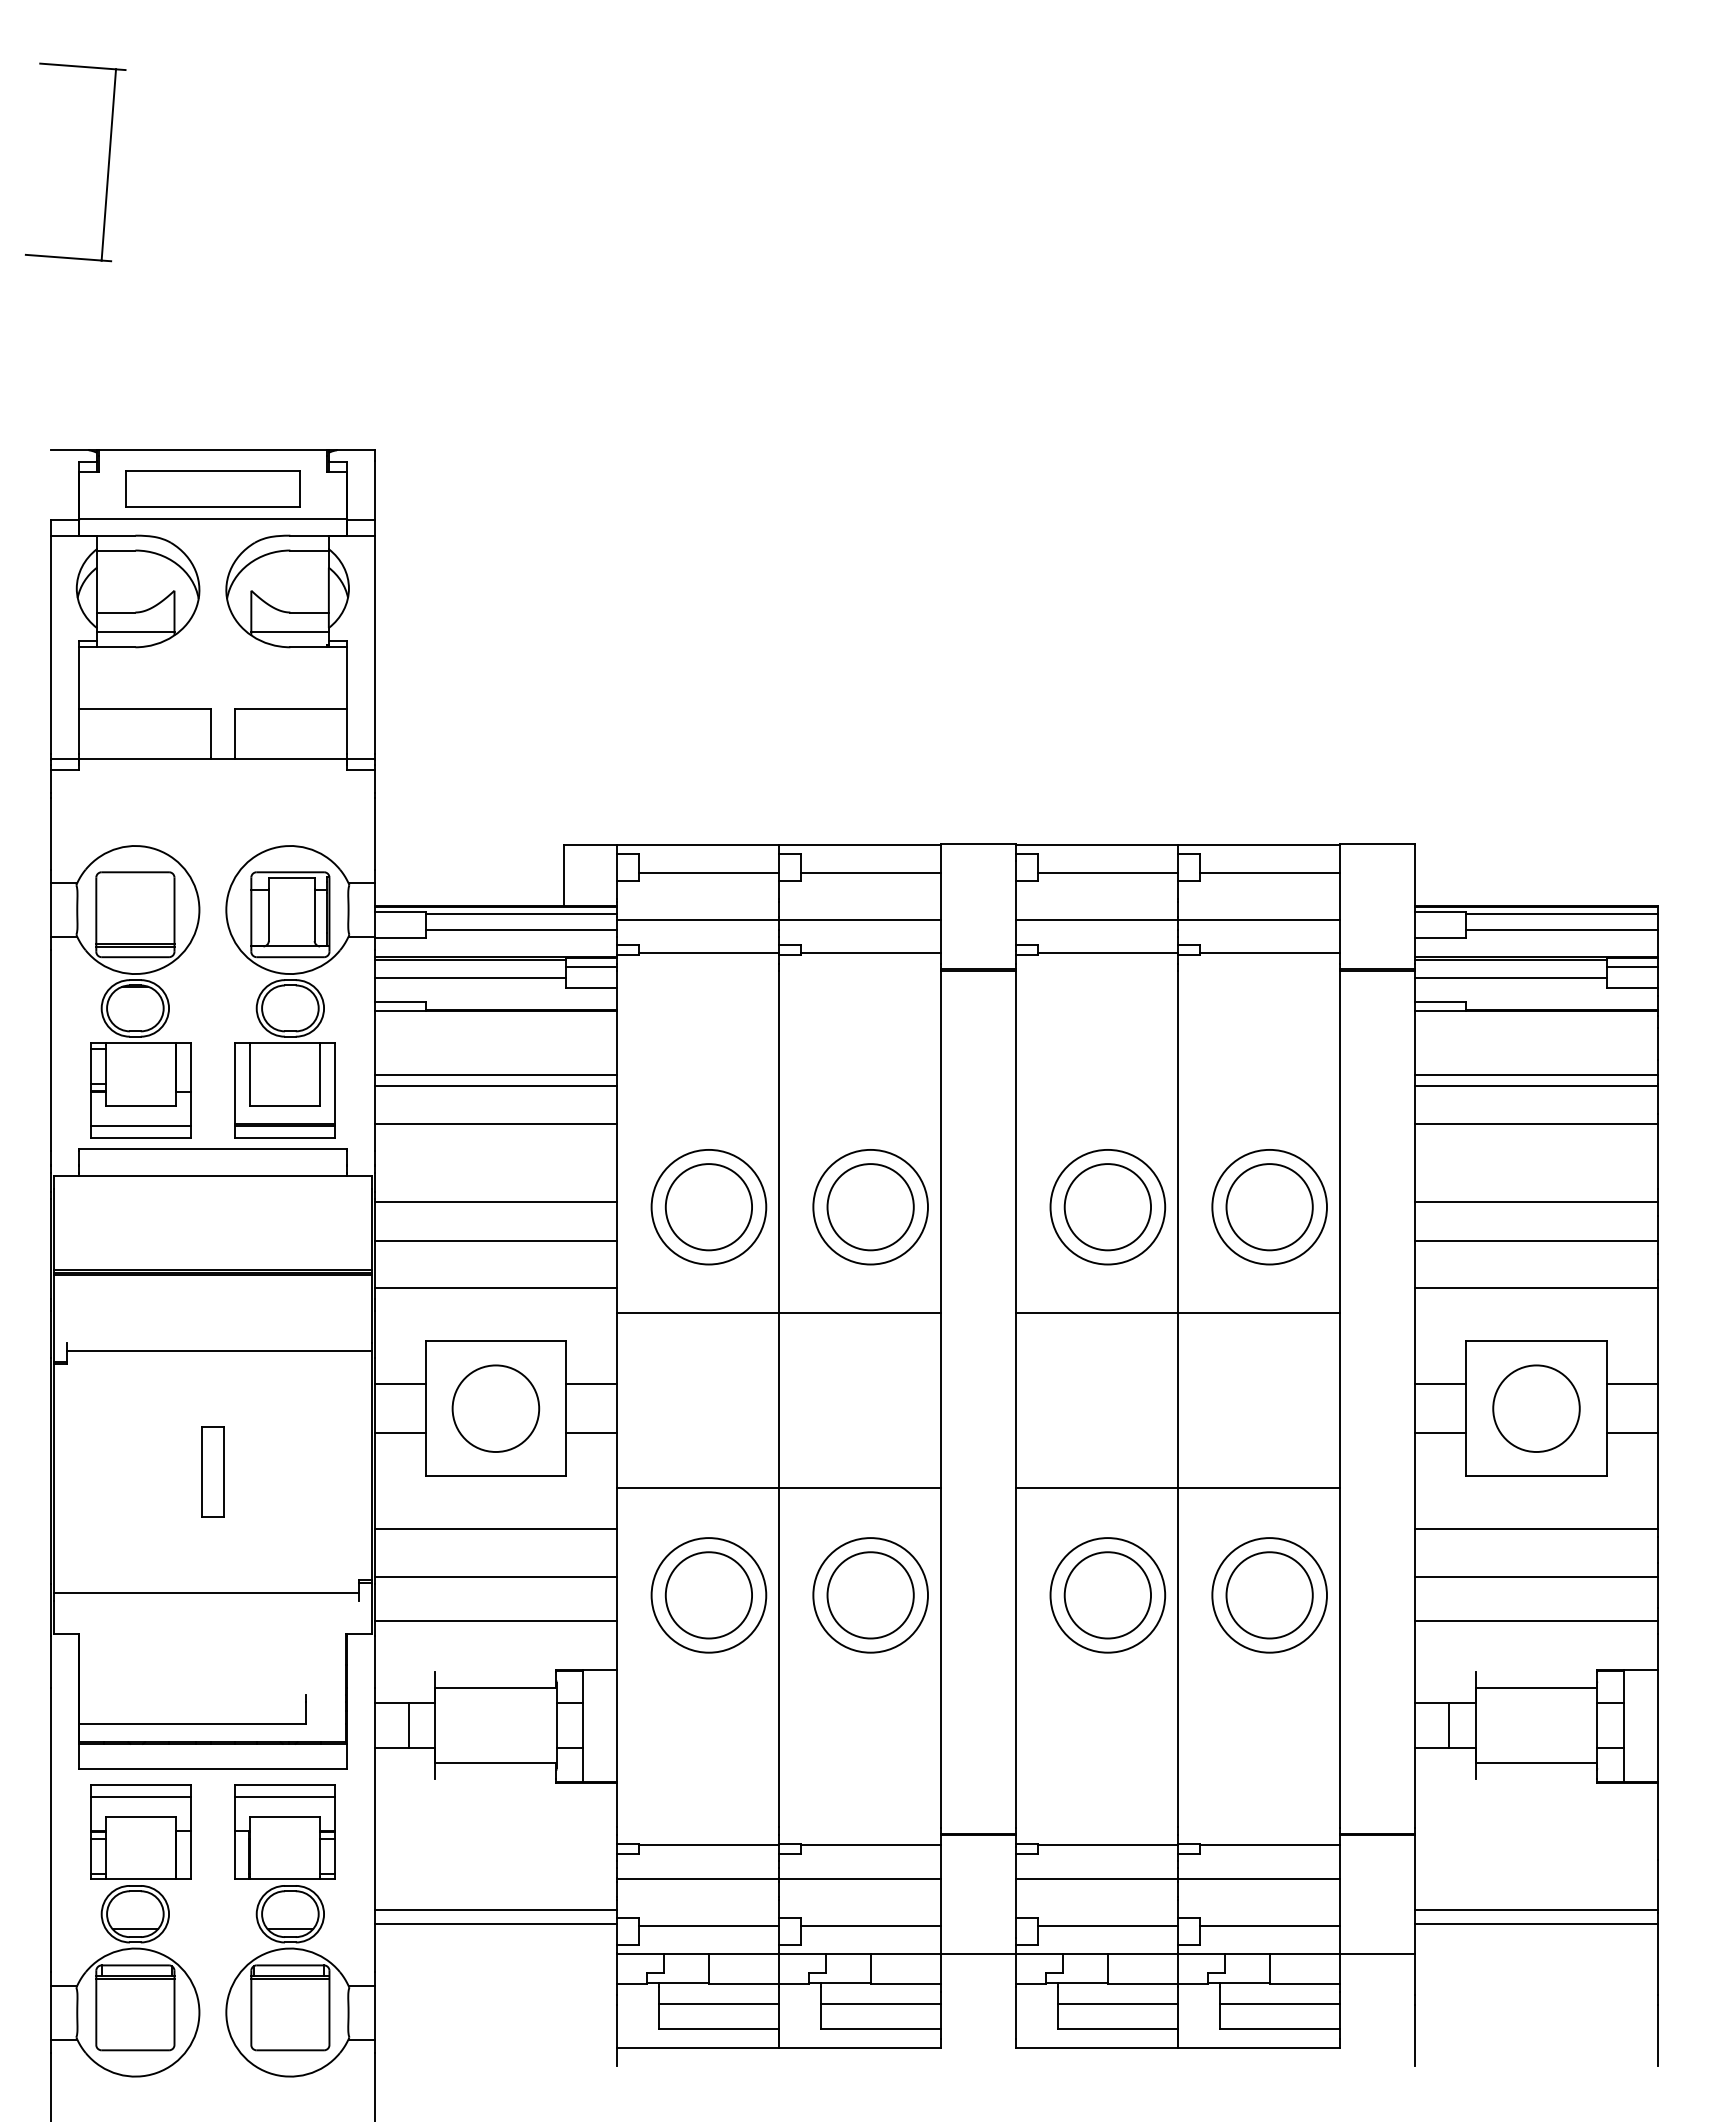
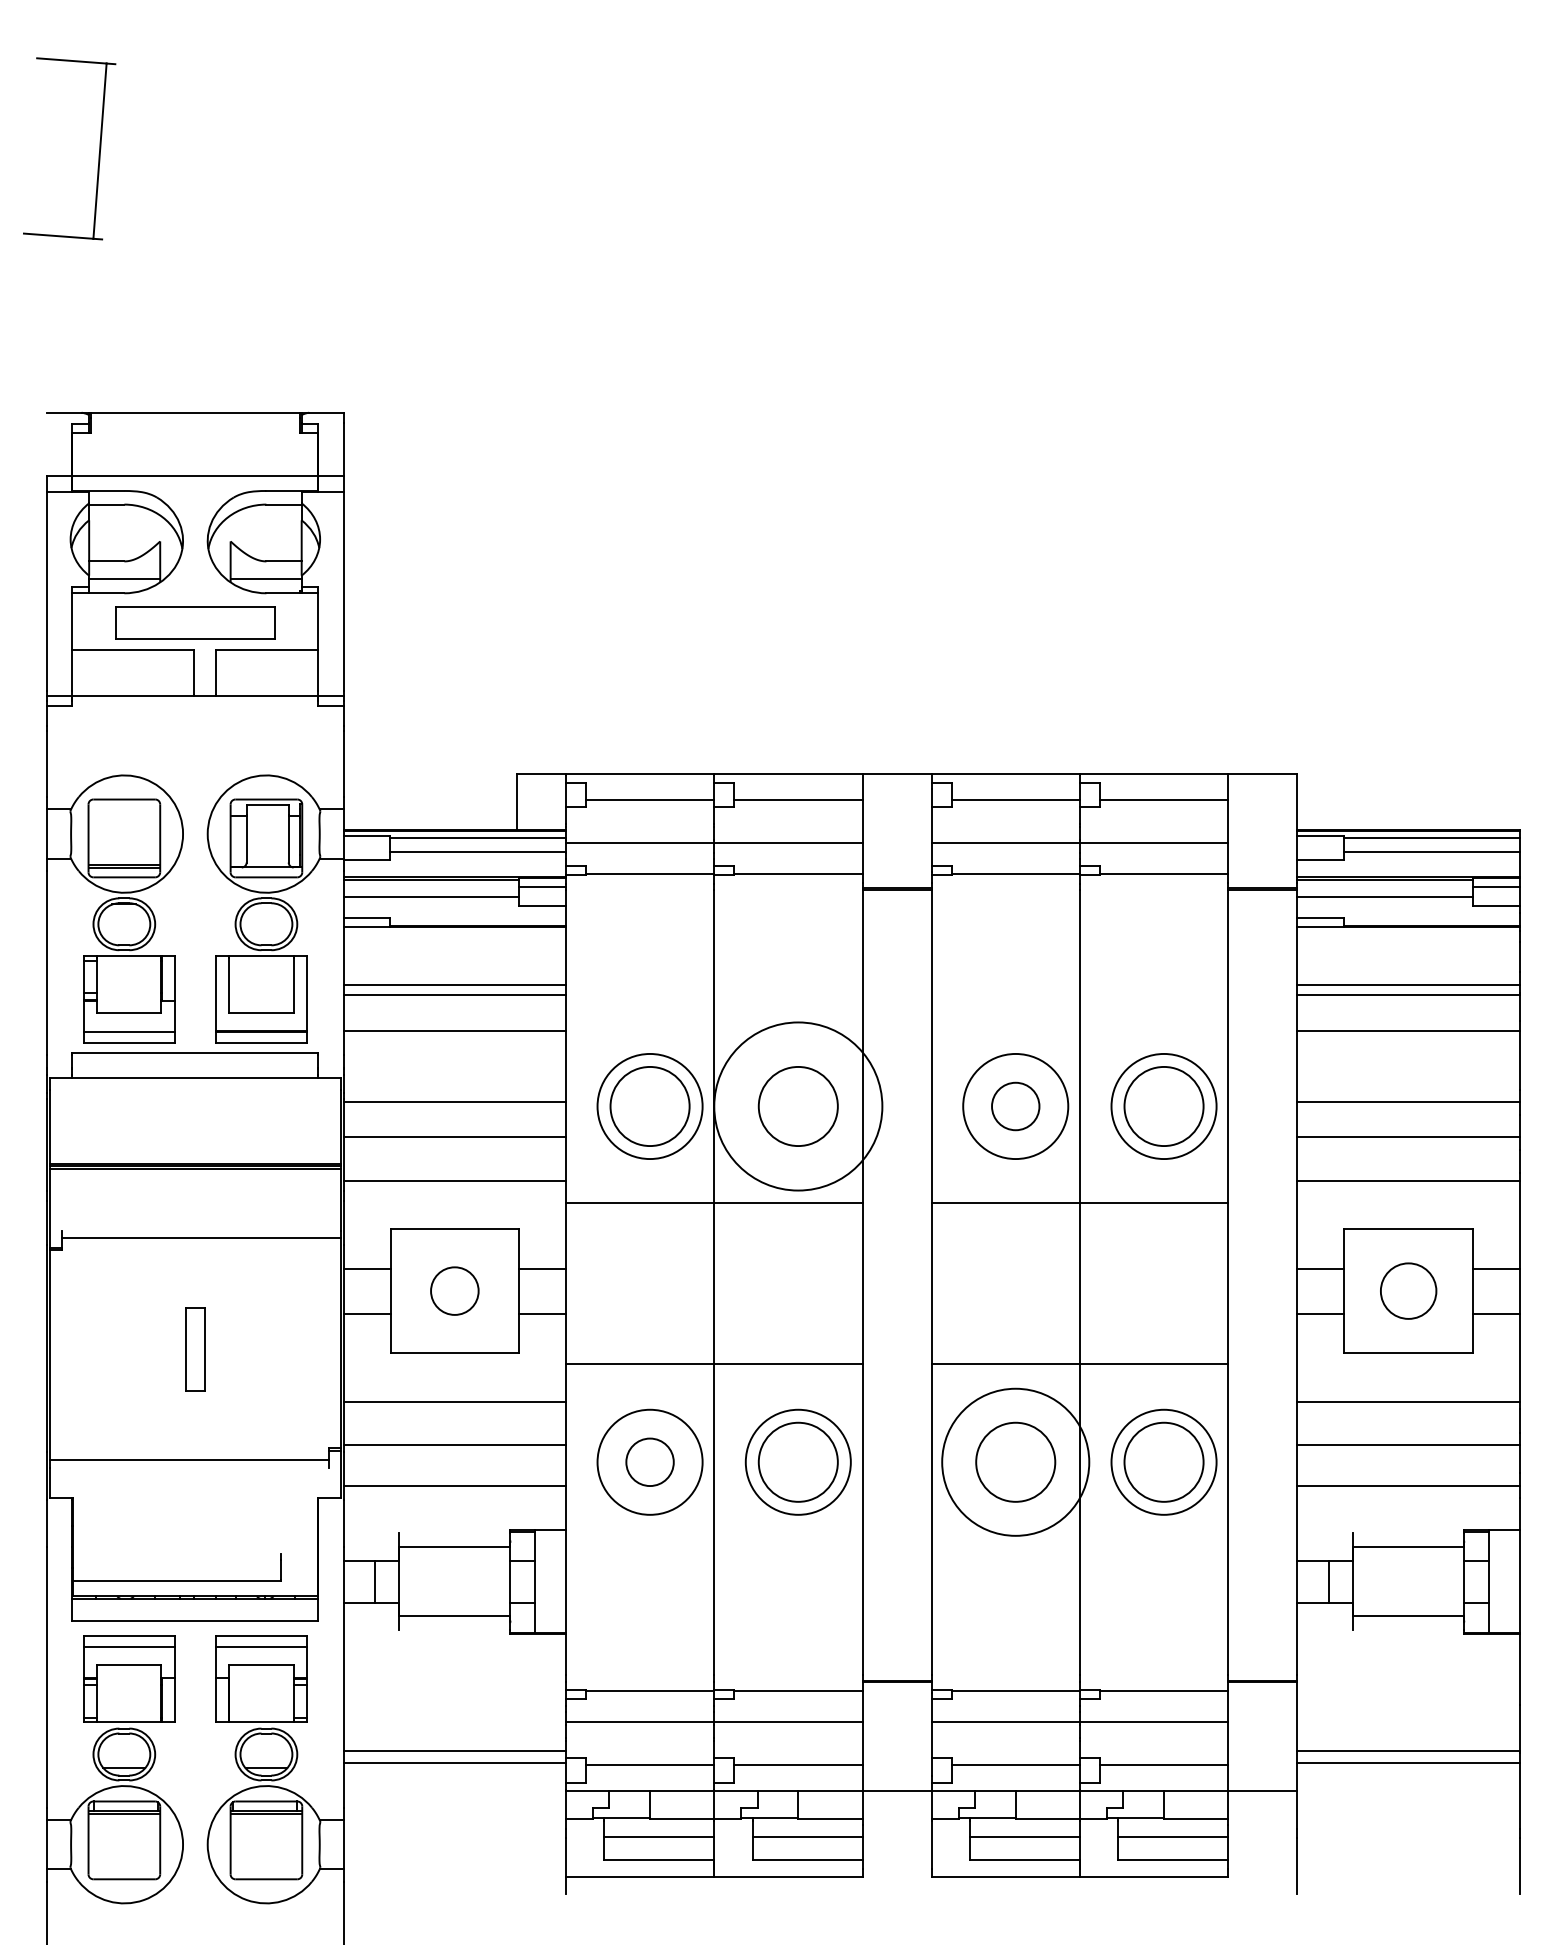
part: (212, 488) -> (195, 622), moved
circle: (870, 1206) -> (798, 1105), size x1.6
circle: (1107, 1207) -> (1015, 1106), size x0.6
circle: (495, 1408) -> (454, 1291), size x0.6
circle: (1536, 1408) -> (1408, 1291), size x0.7
circle: (708, 1595) -> (649, 1462), size x0.6
circle: (1107, 1595) -> (1015, 1462), size x1.4

